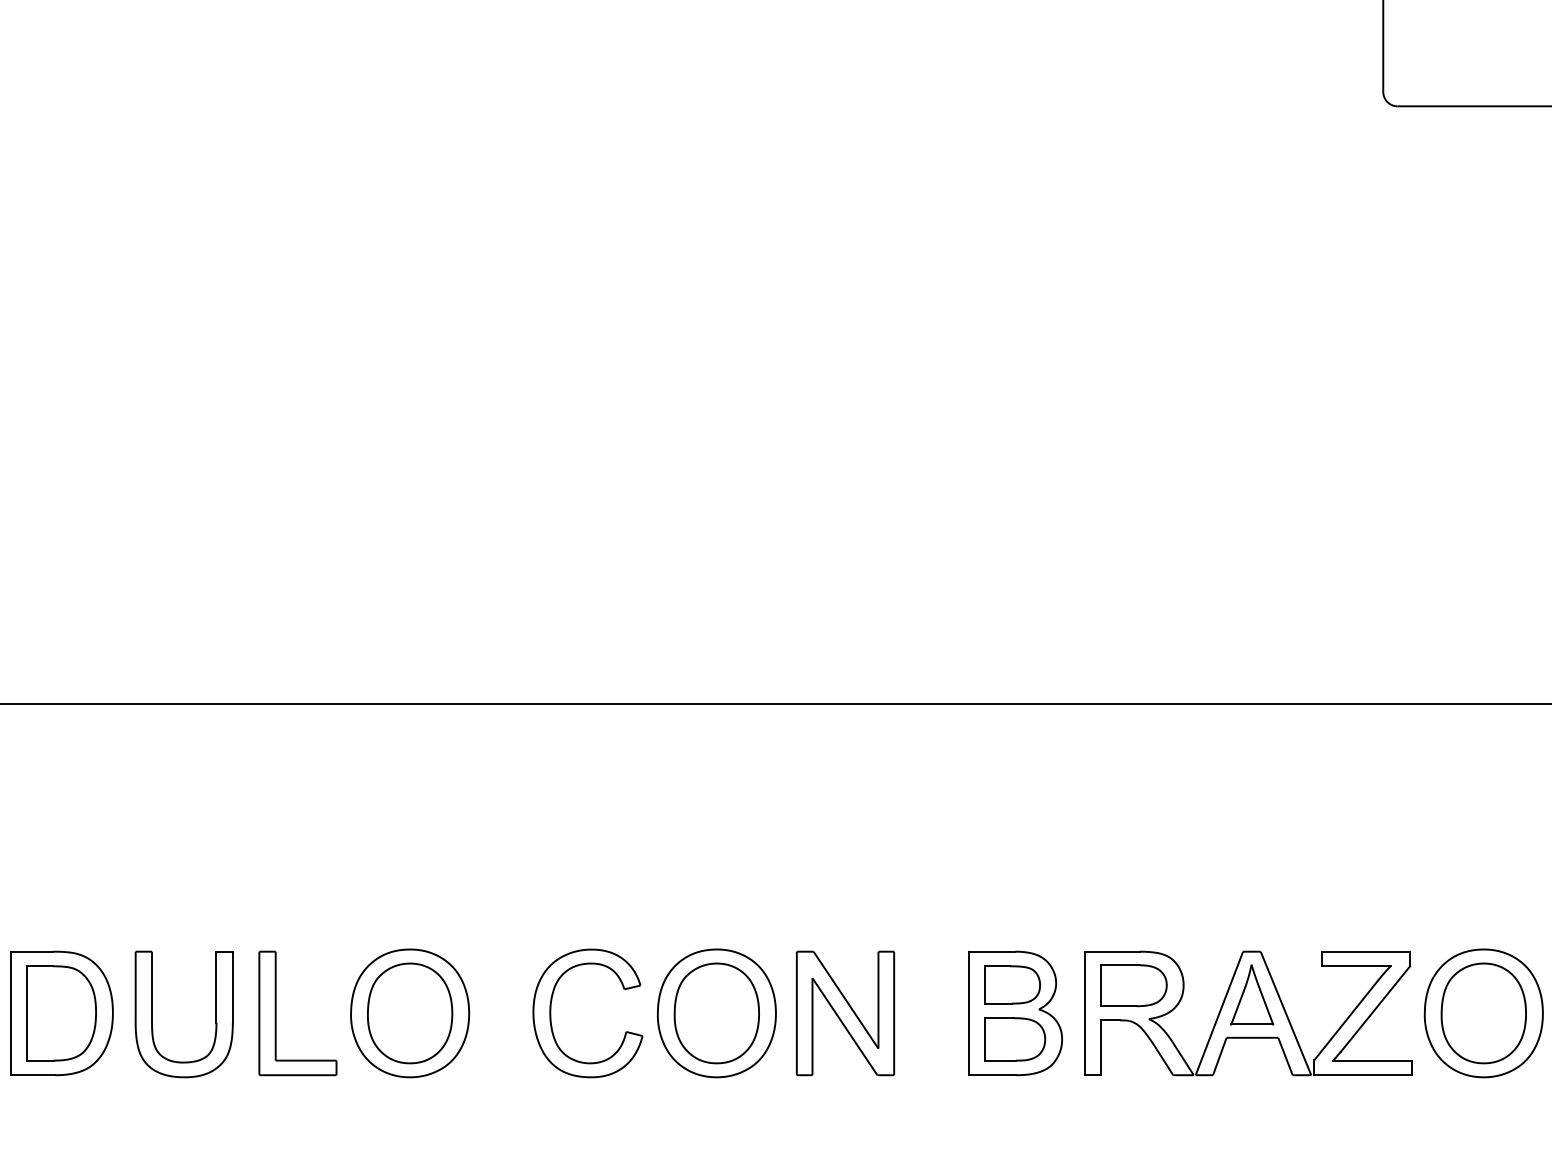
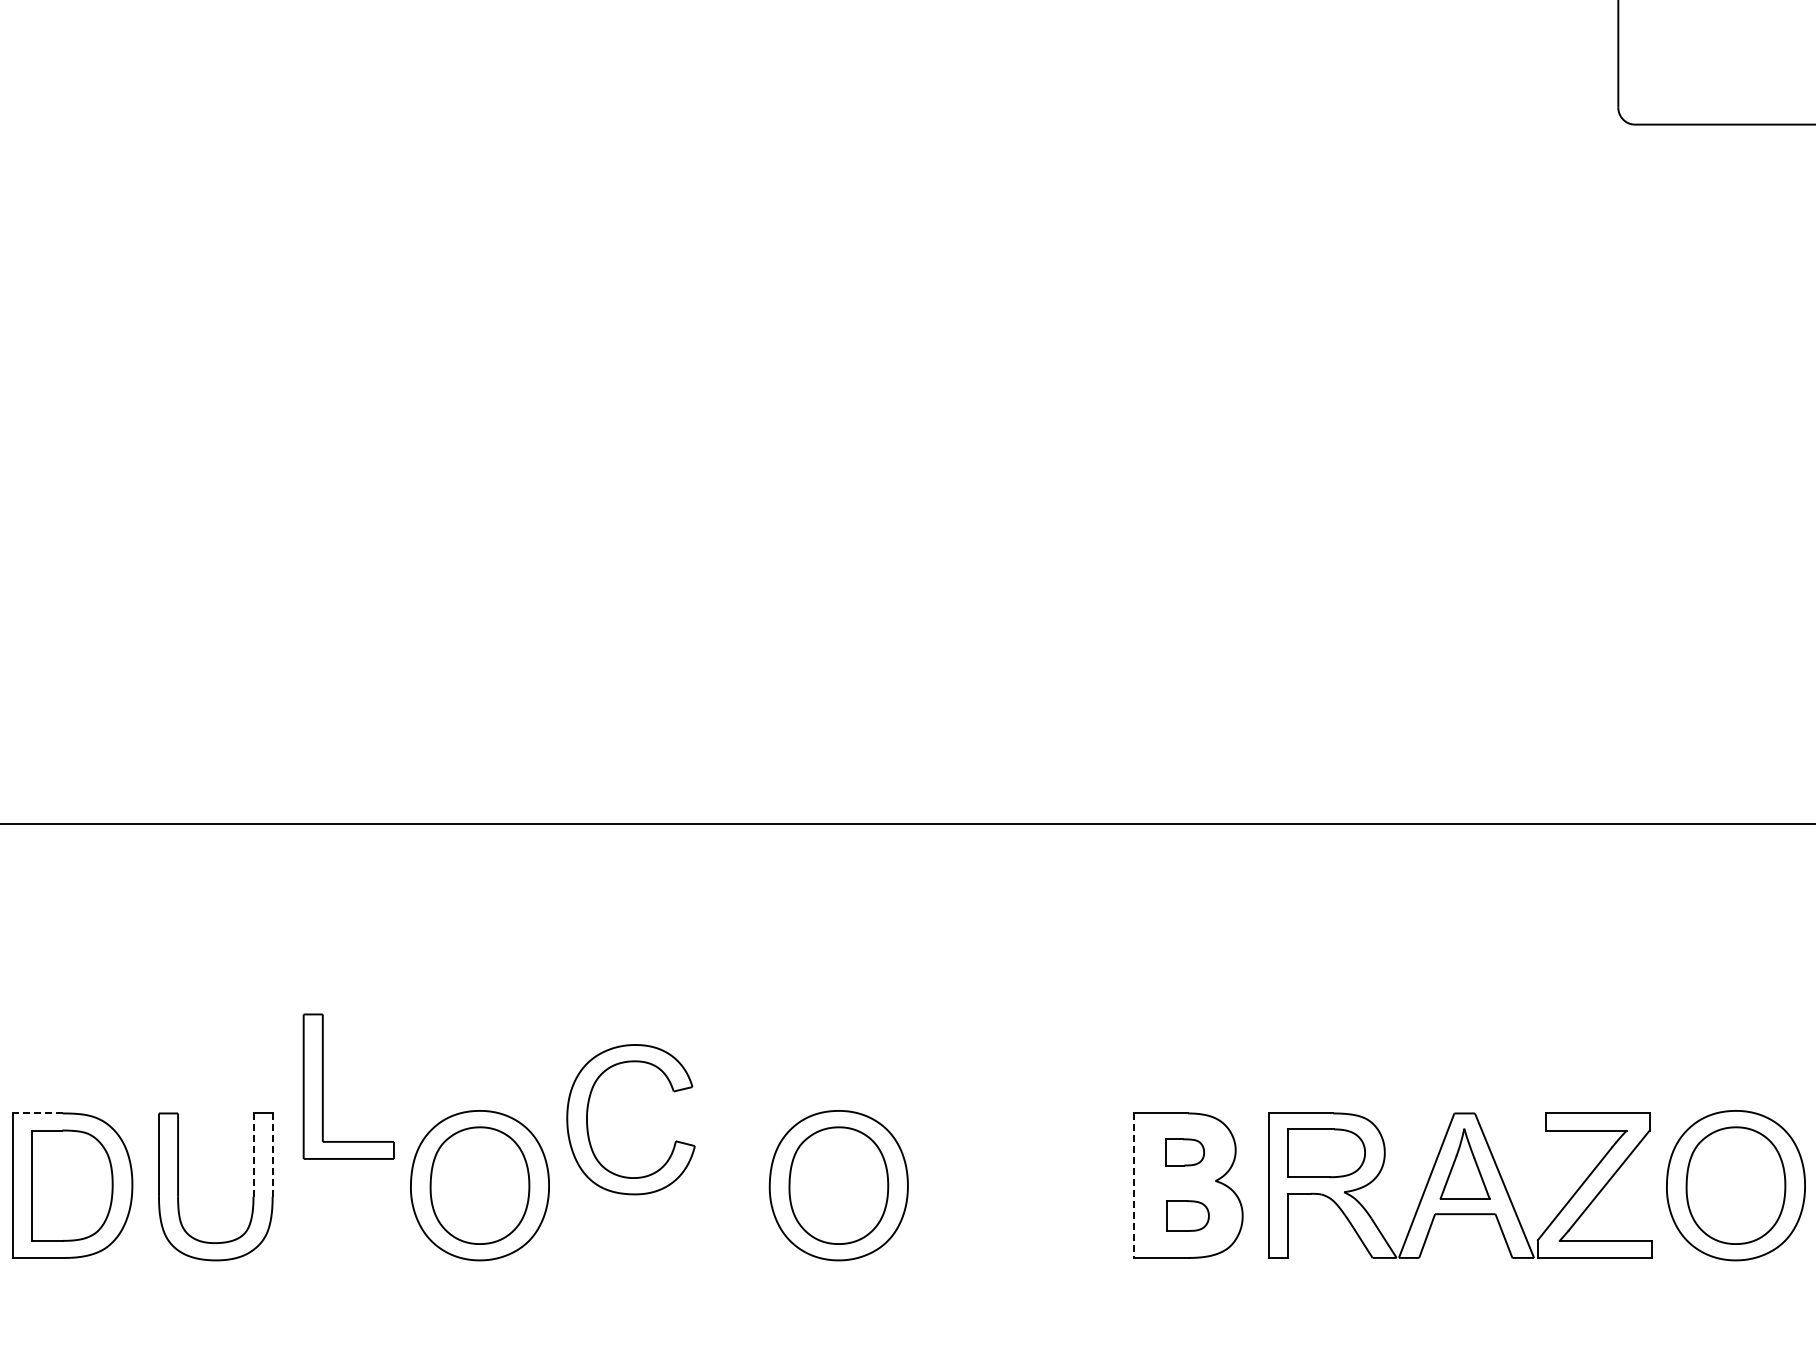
line: (31, 951) -> (37, 1113), solid -> dashed
part: (1012, 985) -> (1184, 1152), size x0.6
line: (216, 987) -> (253, 1155), solid -> dashed
line: (232, 987) -> (272, 1155), solid -> dashed
part: (276, 1013) -> (323, 1086), moved
part: (845, 1013) -> (989, 1185), removed
line: (968, 1014) -> (1133, 1186), solid -> dashed
part: (551, 1018) -> (588, 1125), moved
part: (1014, 1038) -> (1187, 1215), size x0.6

